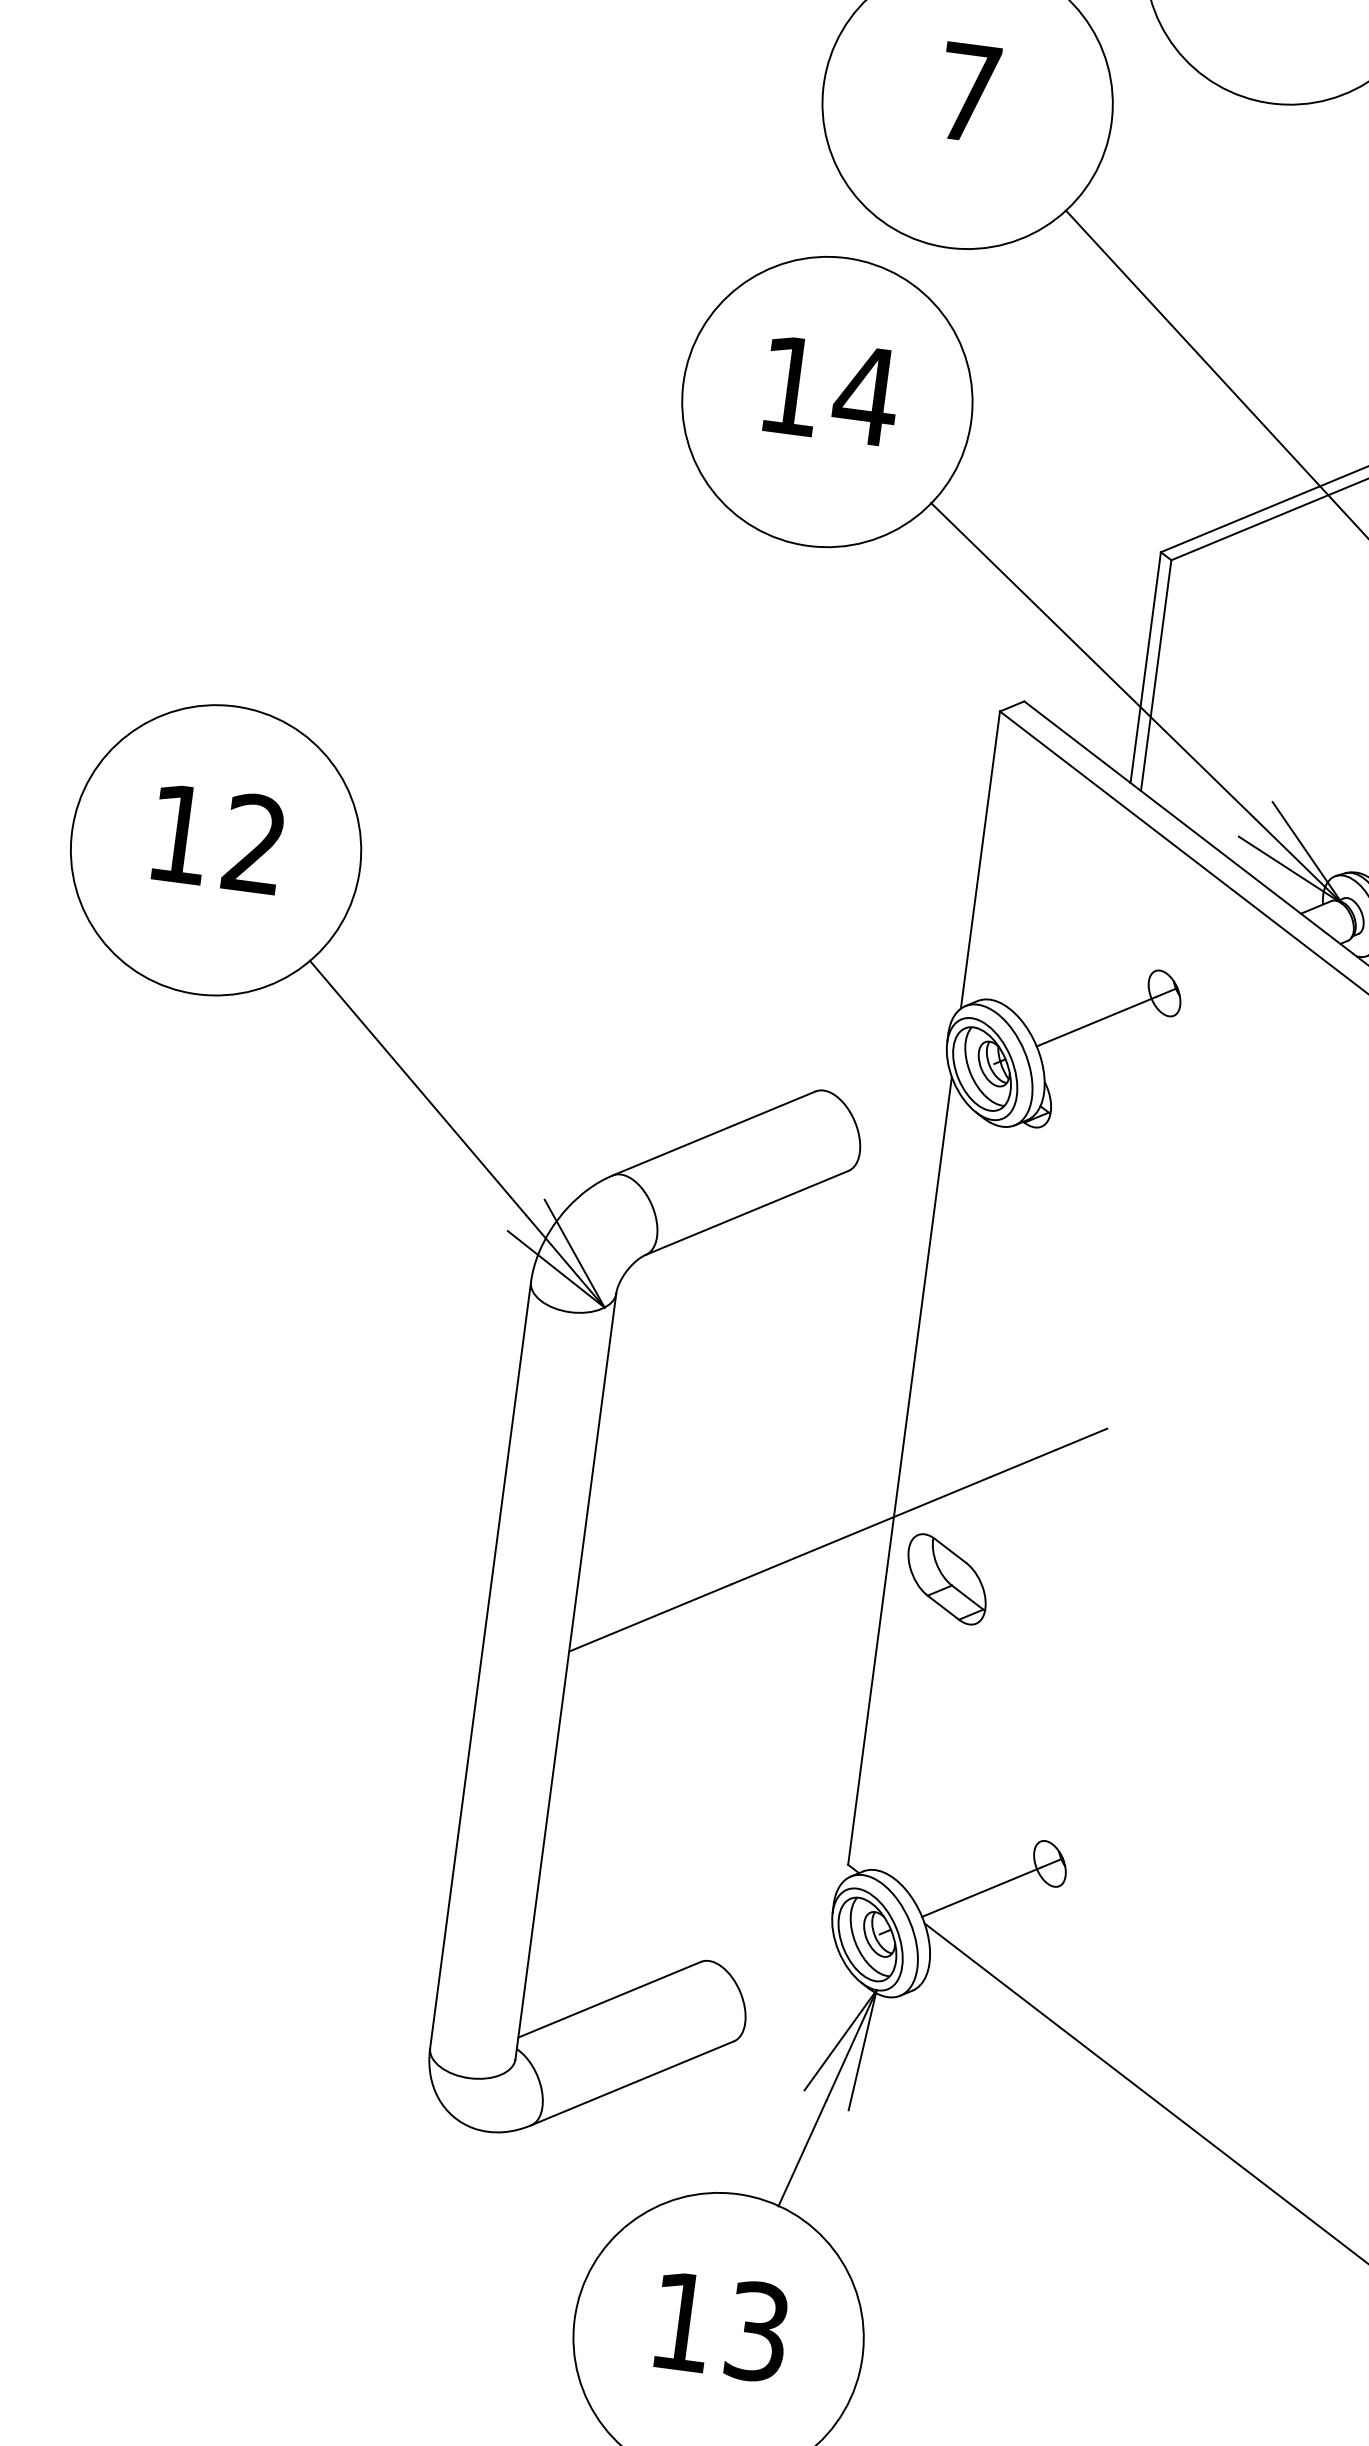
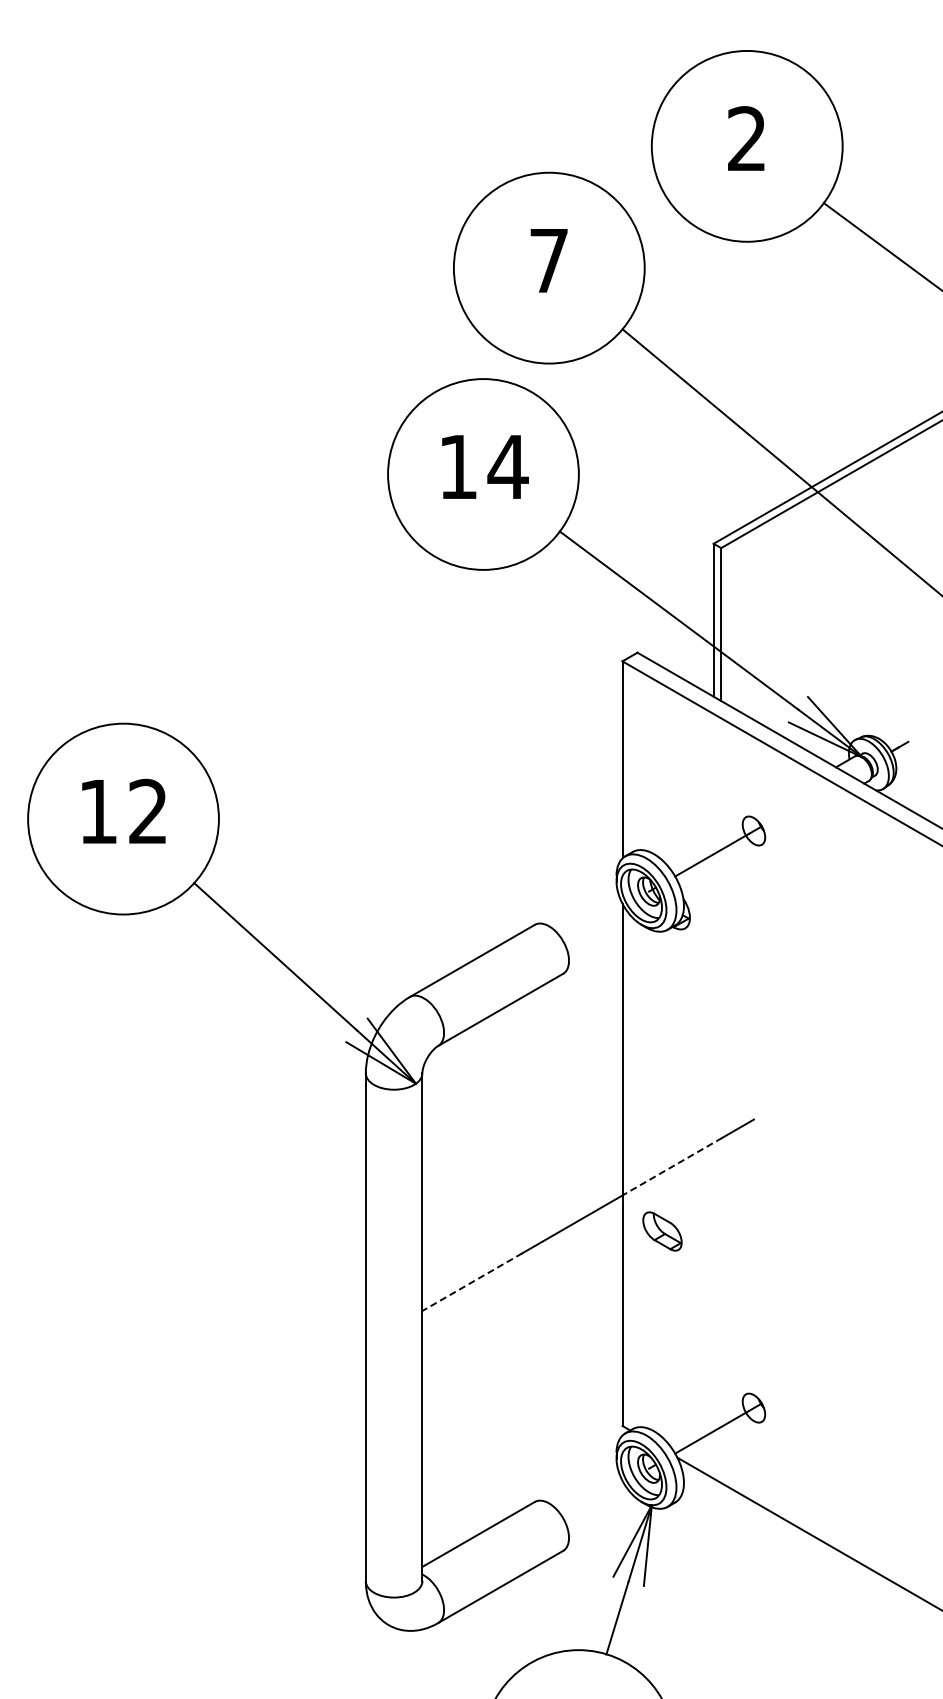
line: (975, 1483) -> (672, 1166), solid -> dashed
part: (947, 1579) -> (662, 1231), size x0.7
line: (650, 1618) -> (472, 1282), solid -> dashed

